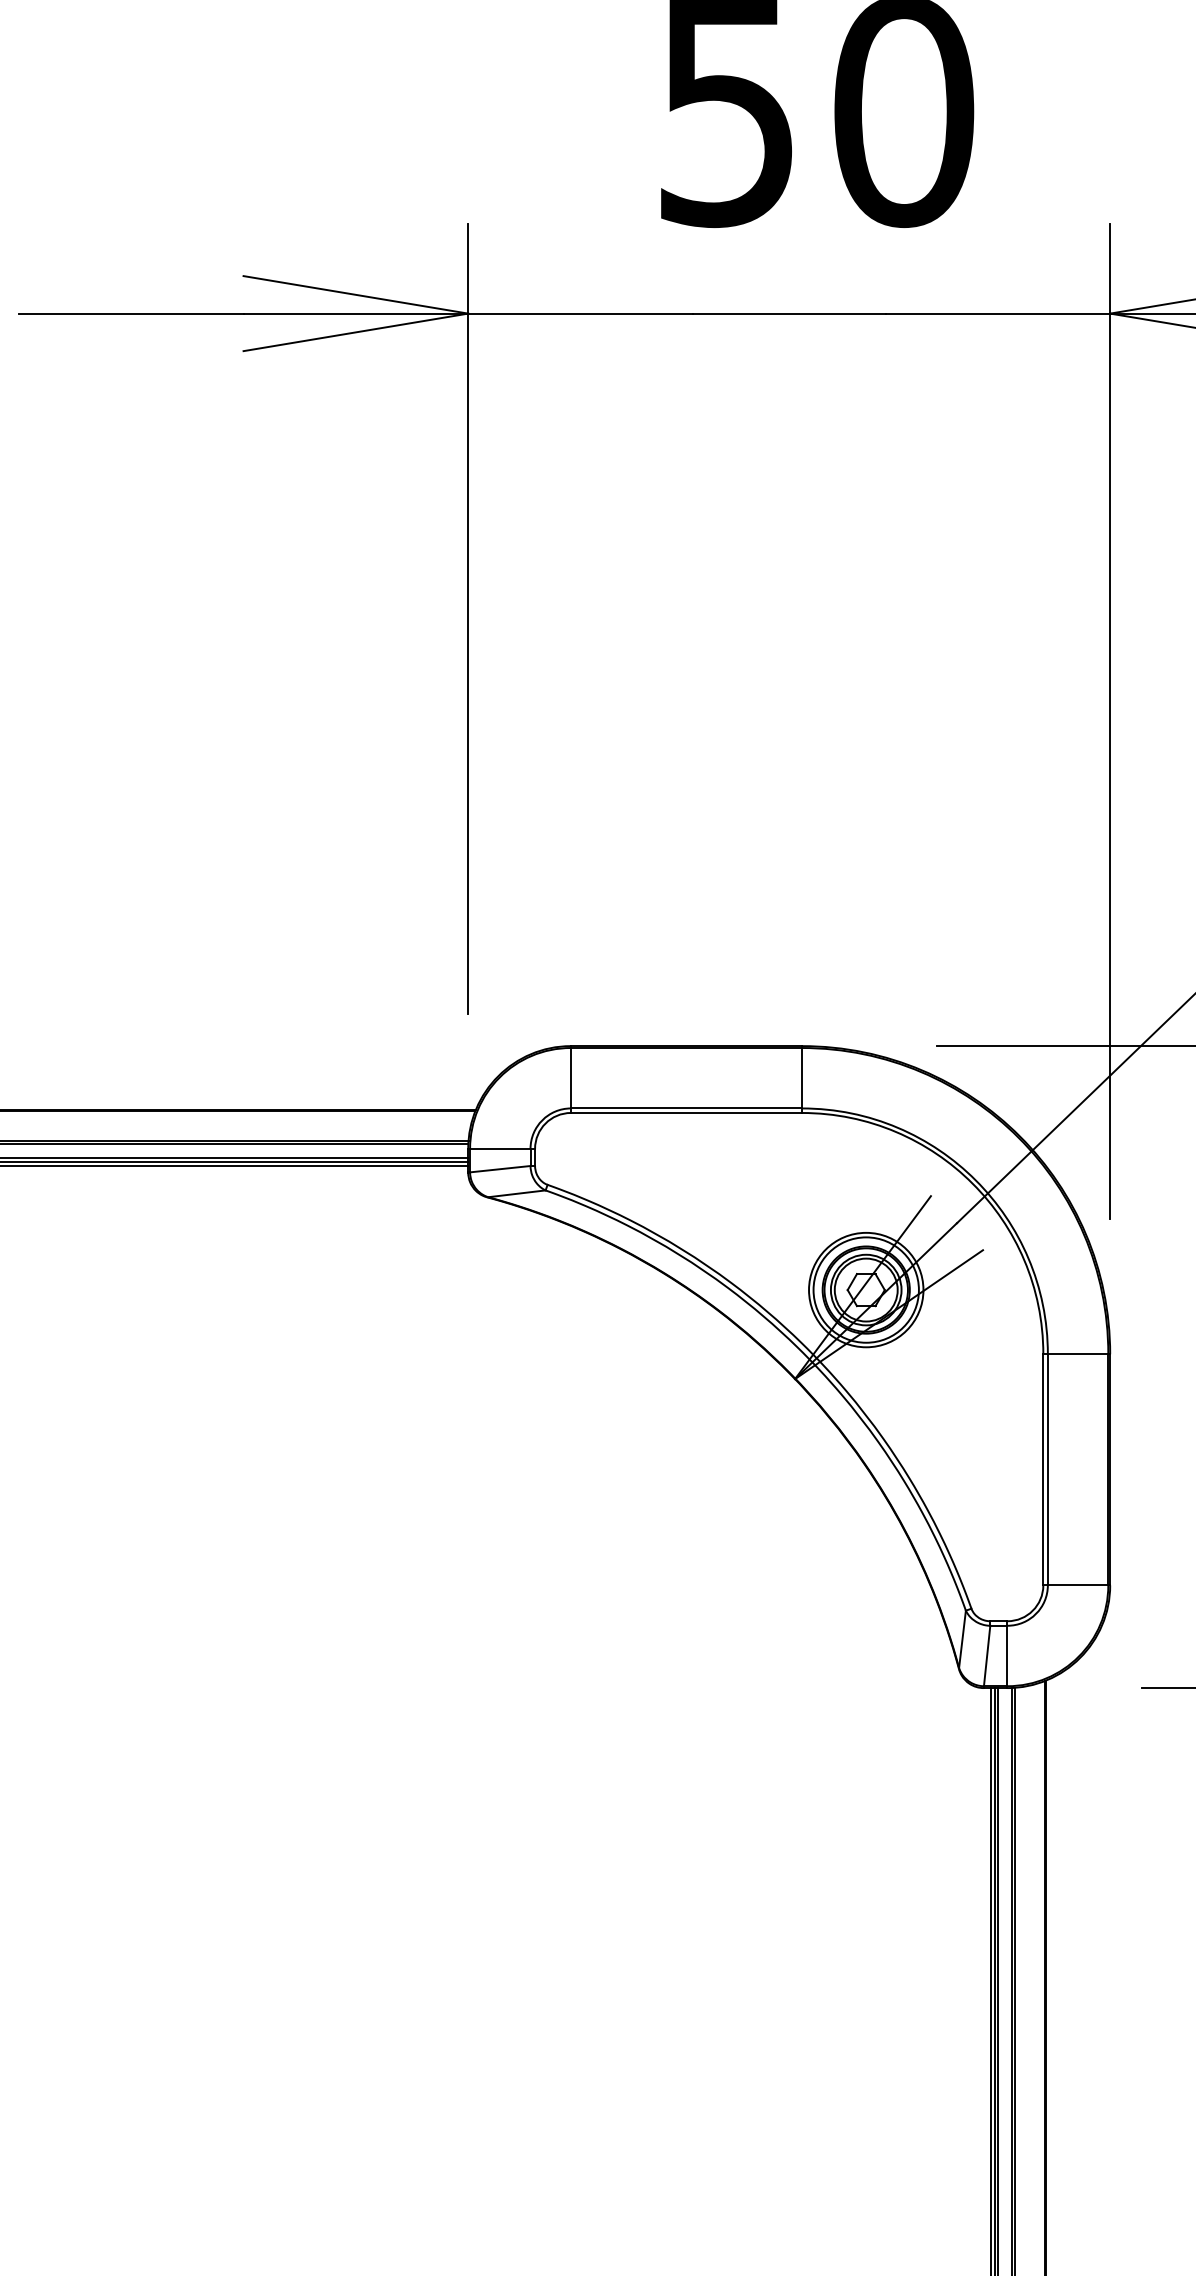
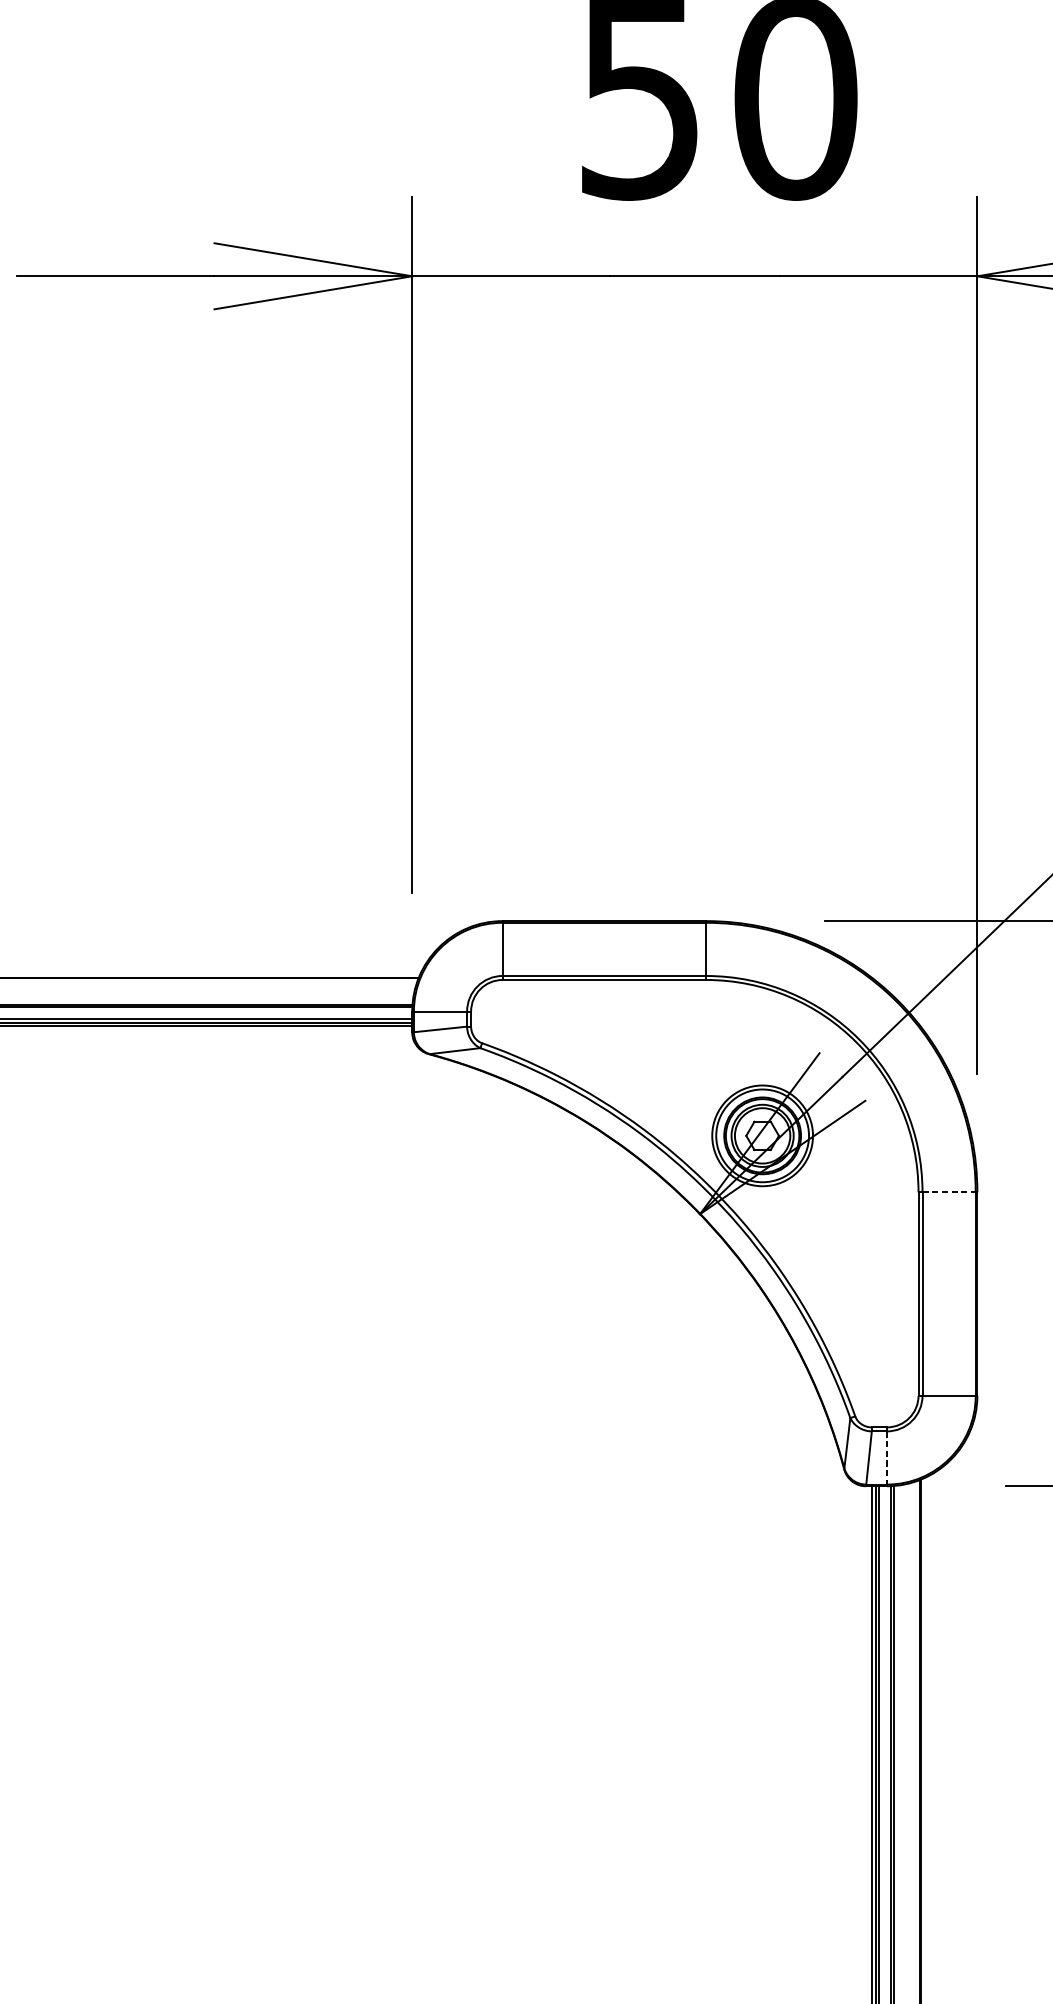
line: (1078, 1354) -> (949, 1192), solid -> dashed
line: (1007, 1656) -> (886, 1458), solid -> dashed

